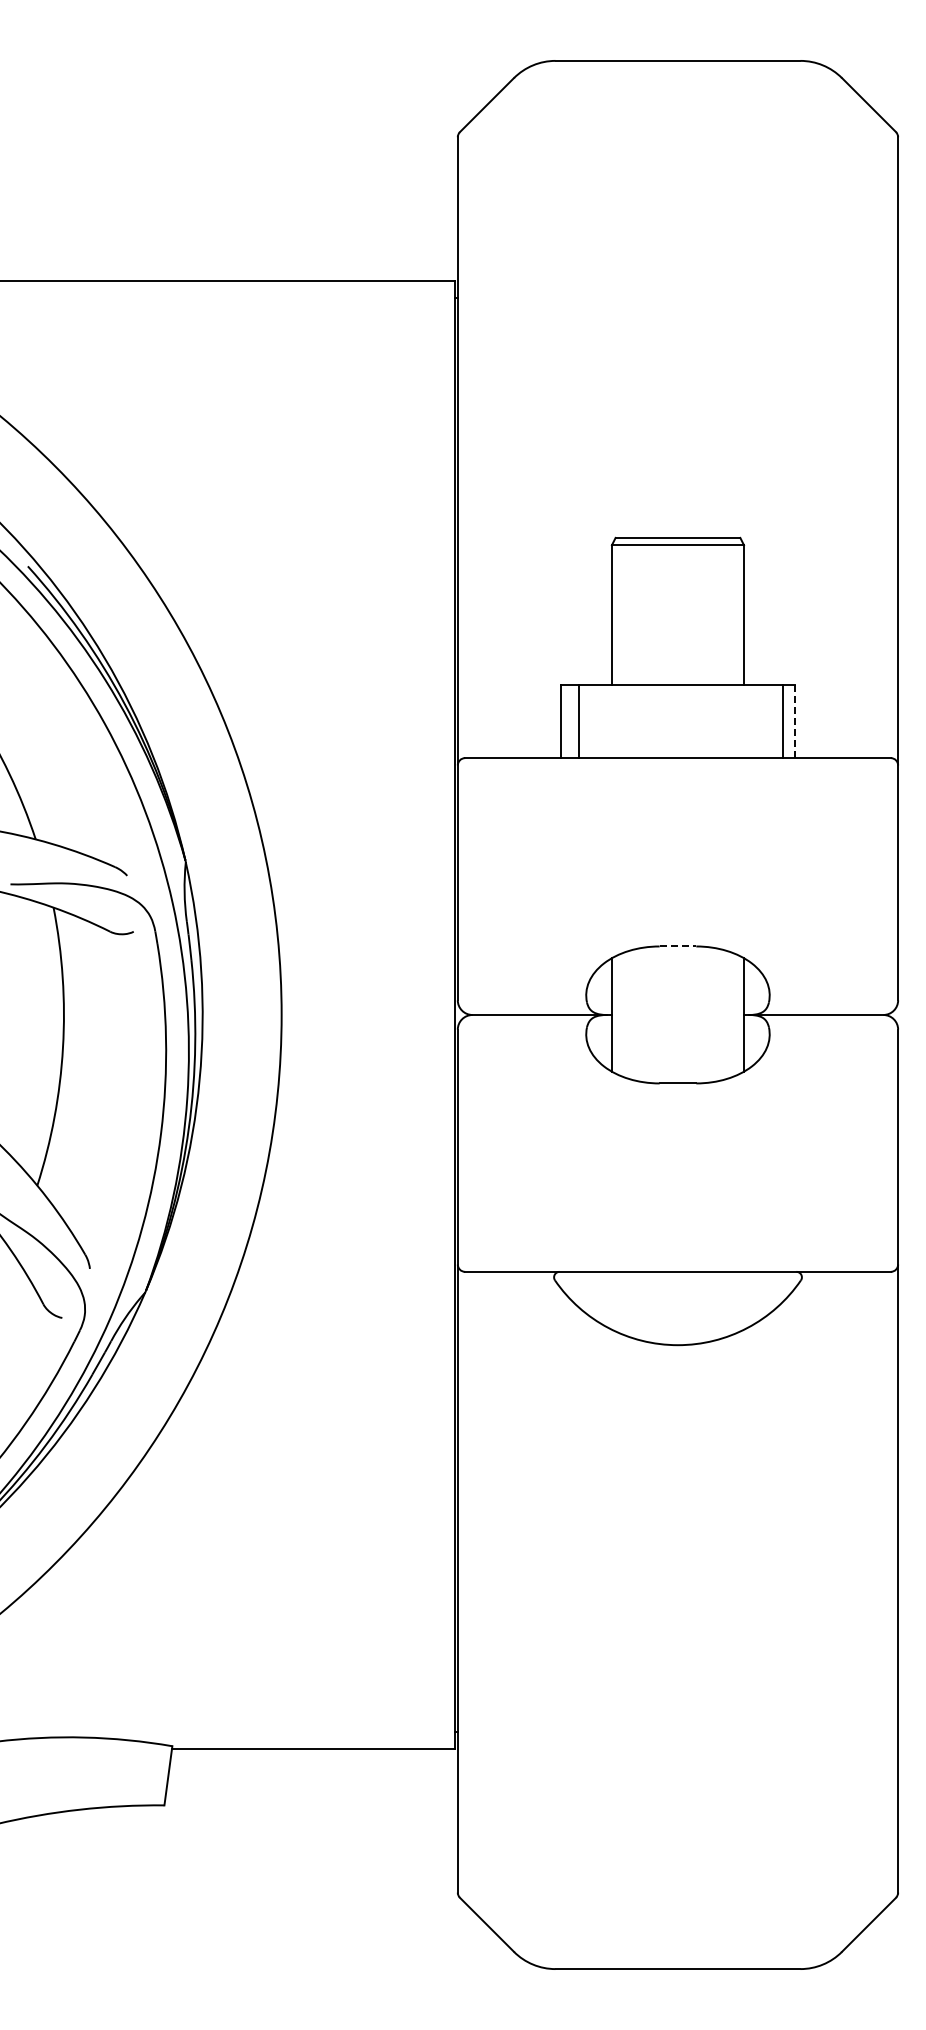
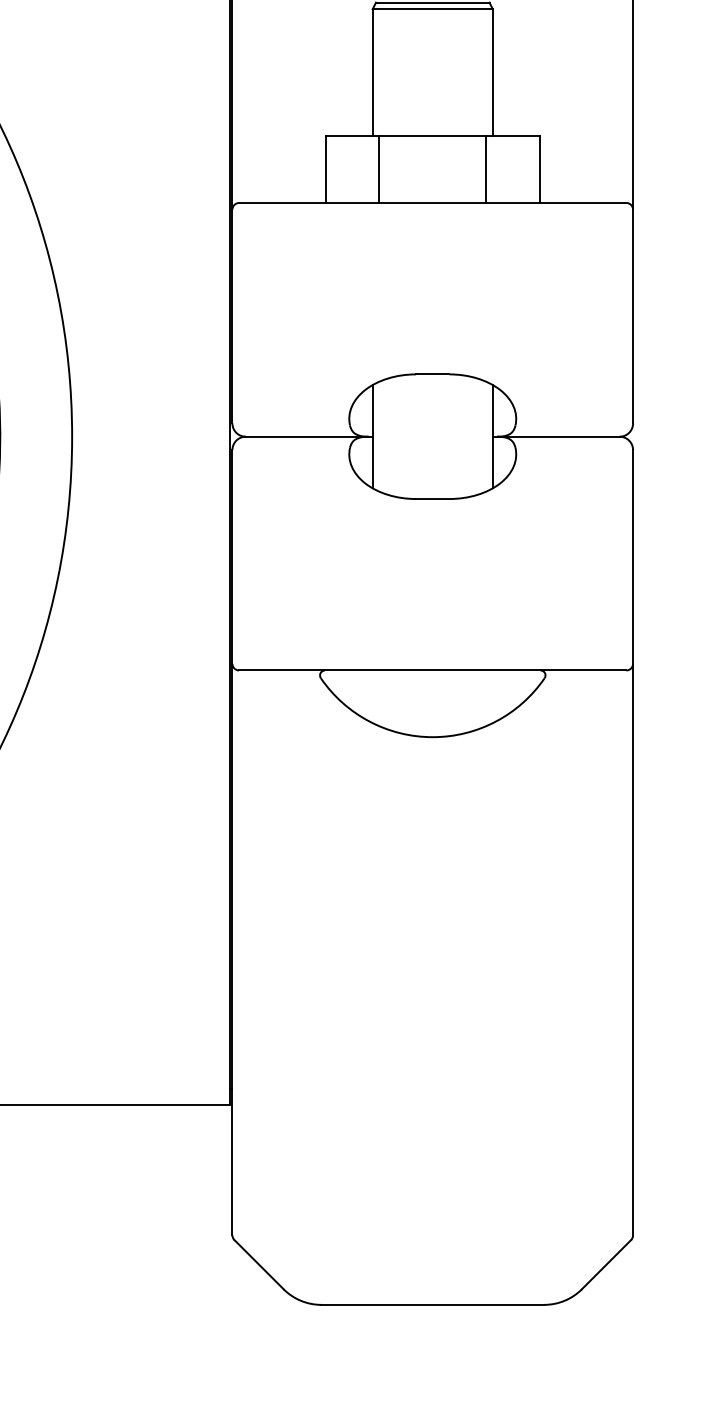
line: (579, 721) -> (379, 169), moved
line: (782, 721) -> (486, 169), moved
line: (795, 721) -> (539, 169), dashed -> solid
line: (678, 946) -> (433, 374), dashed -> solid

